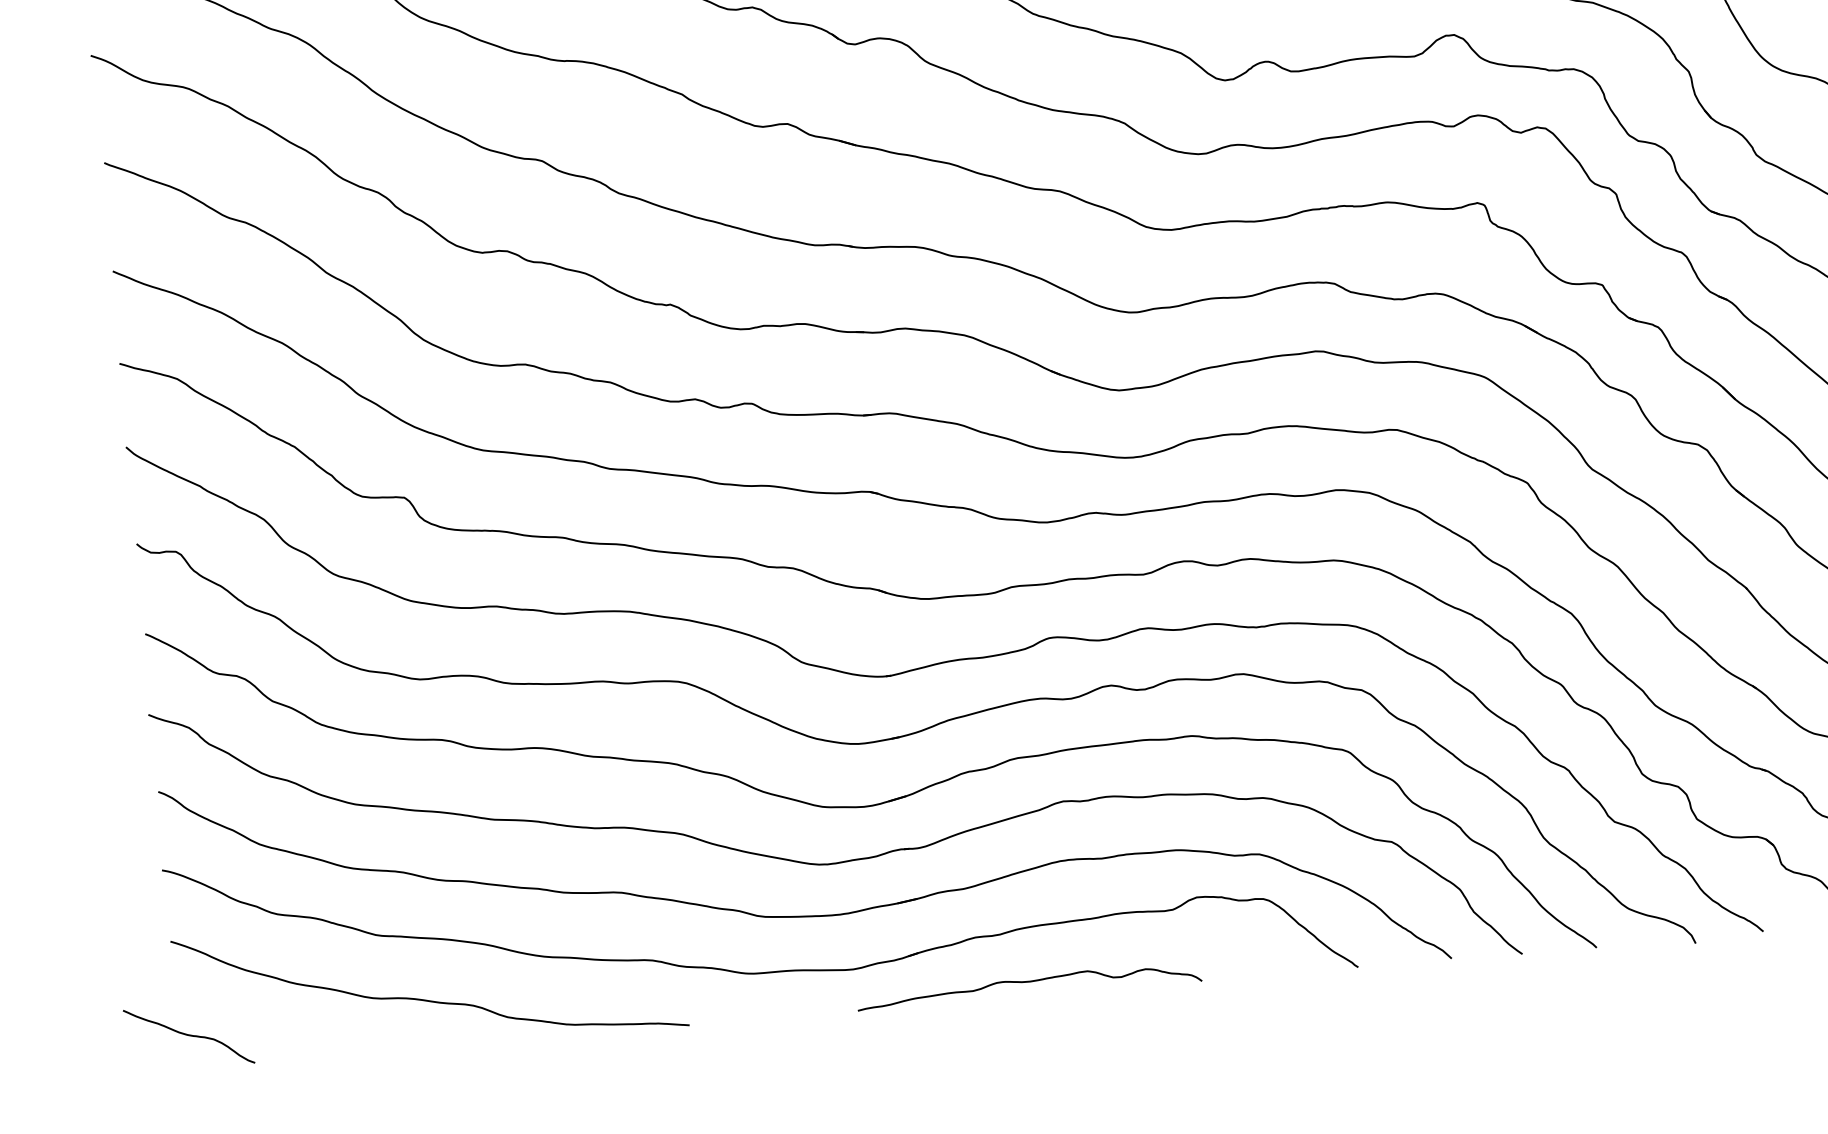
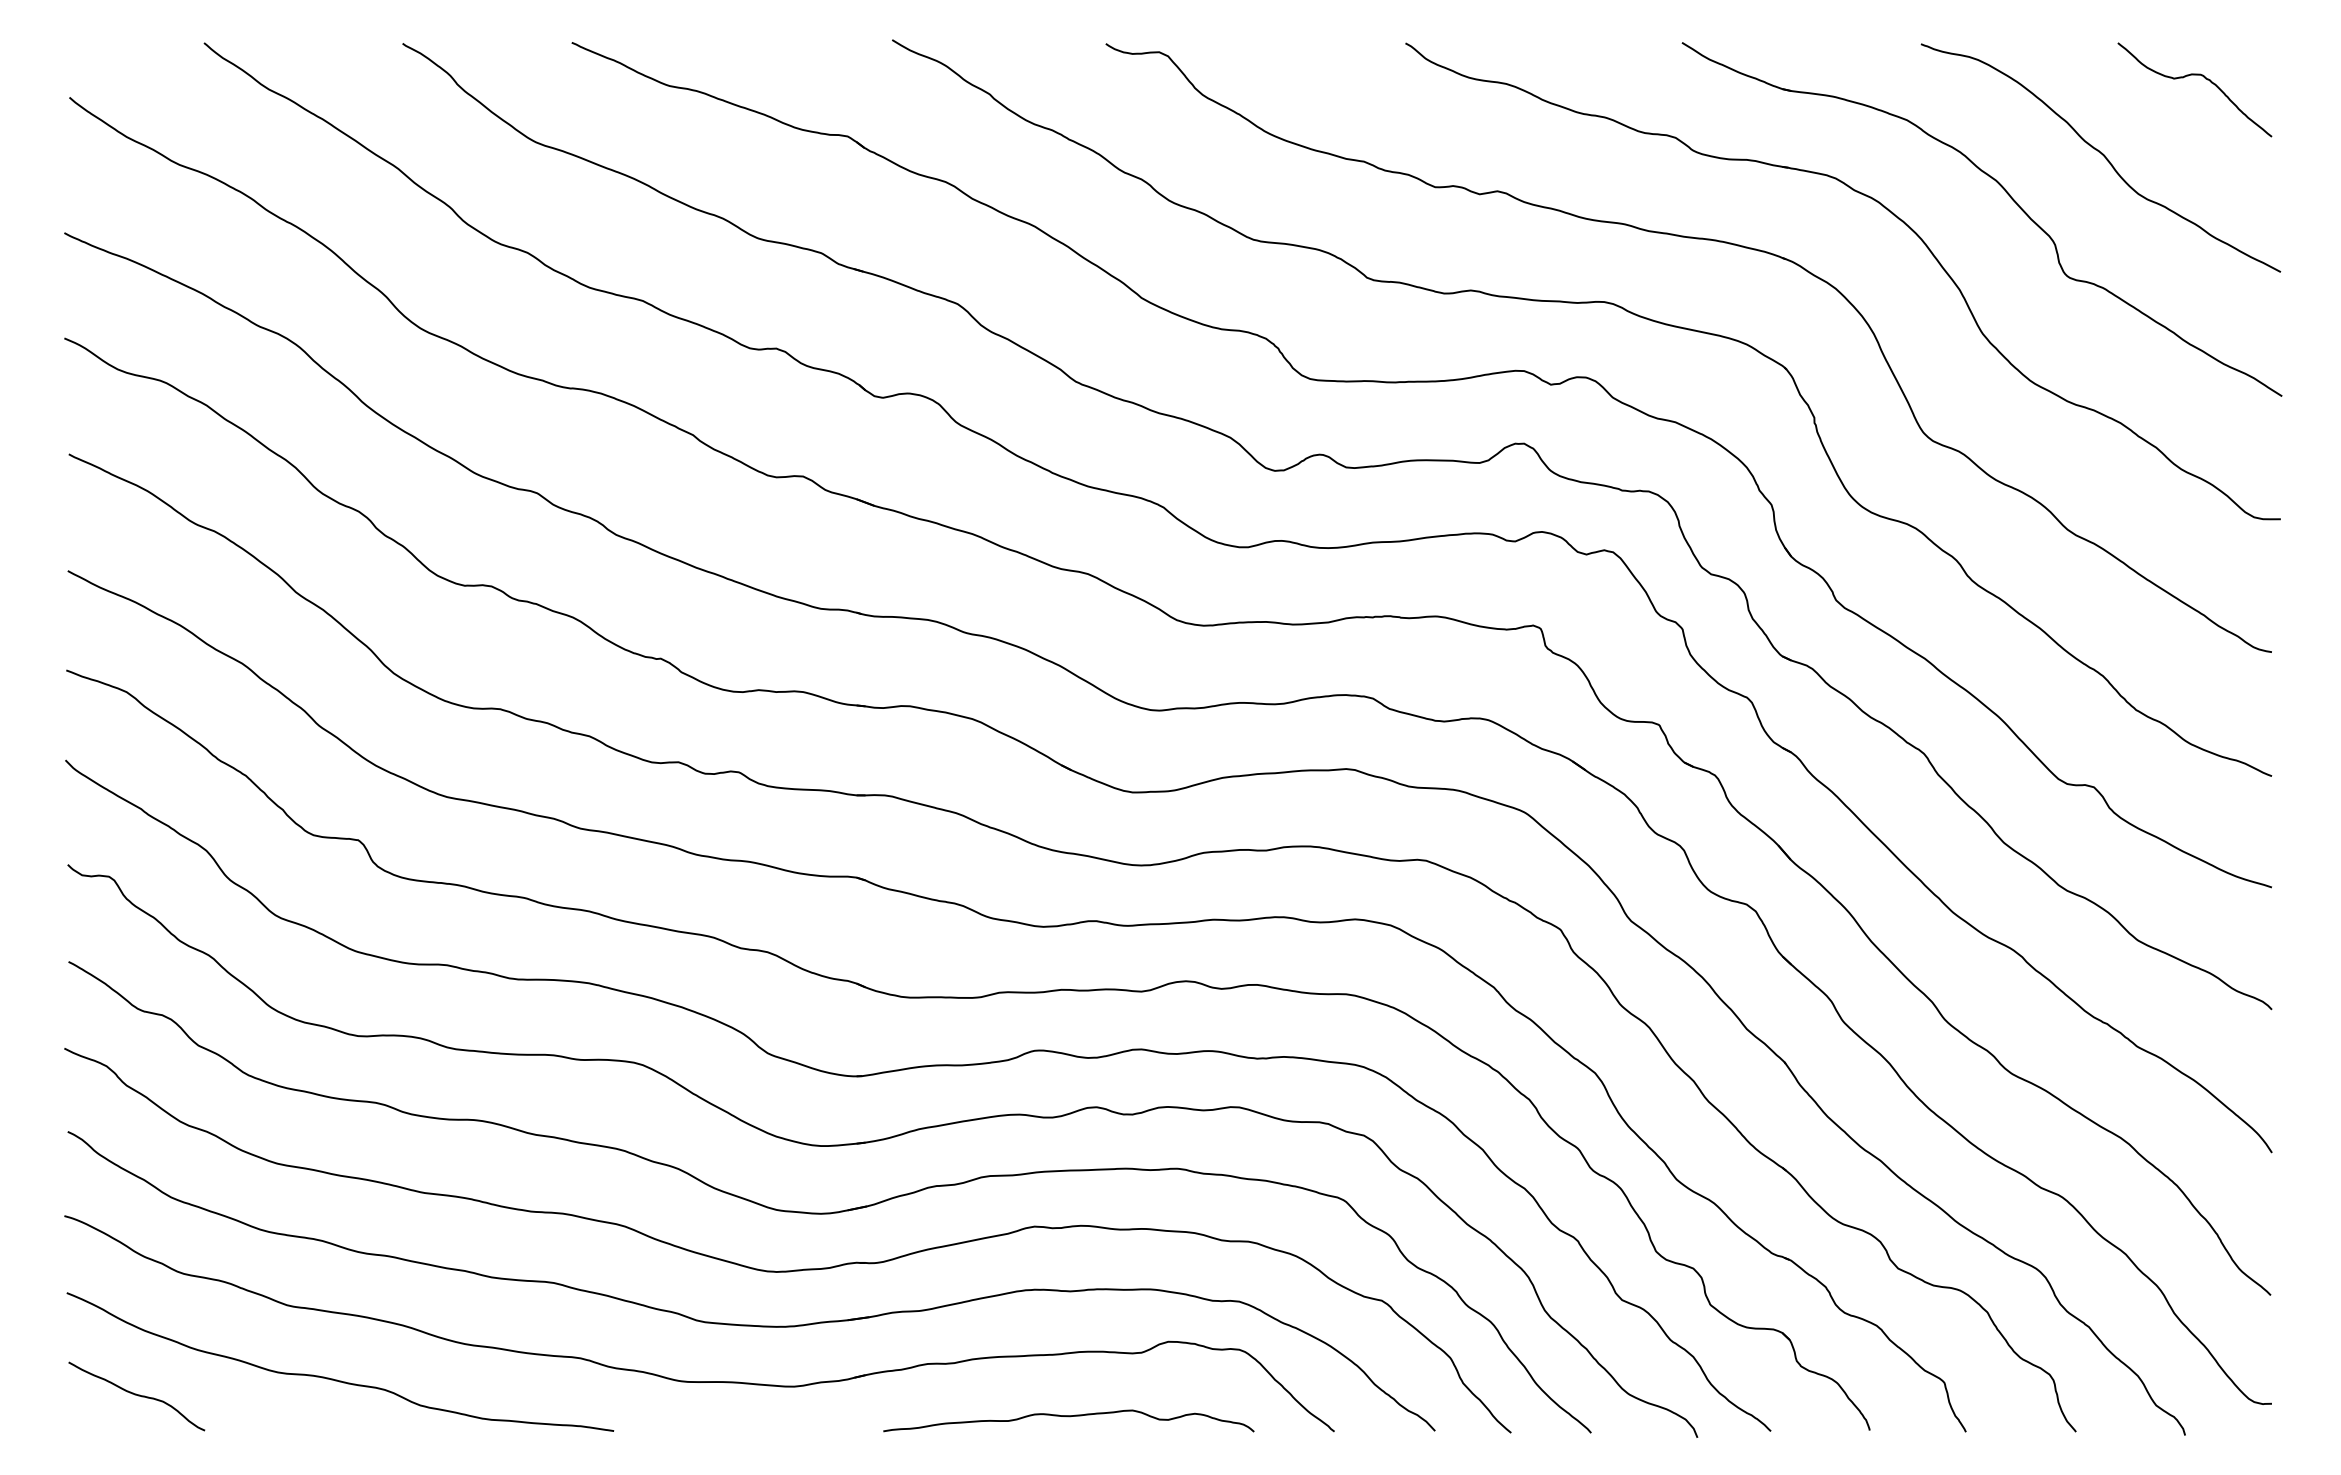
curve: (1028, 982) -> (1068, 1417), moved
curve: (188, 1035) -> (136, 1395), moved

